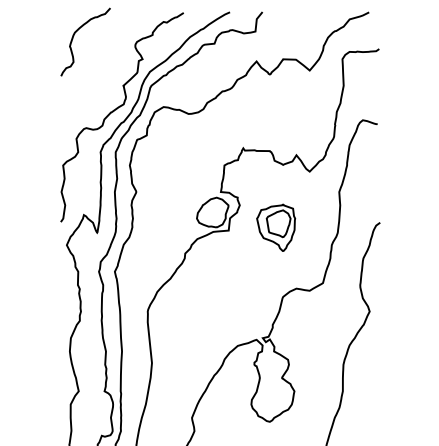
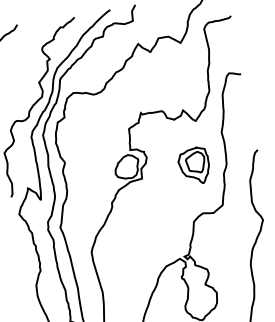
part: (276, 227) -> (194, 165), moved

